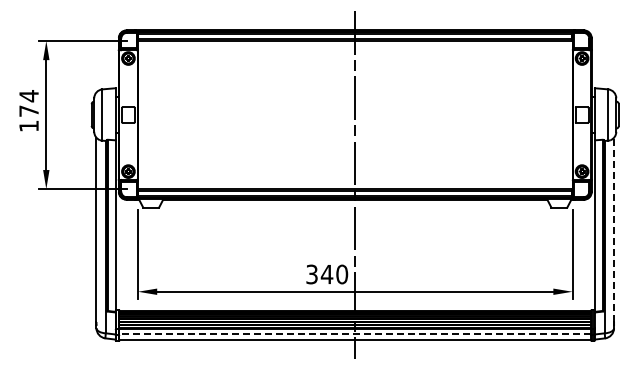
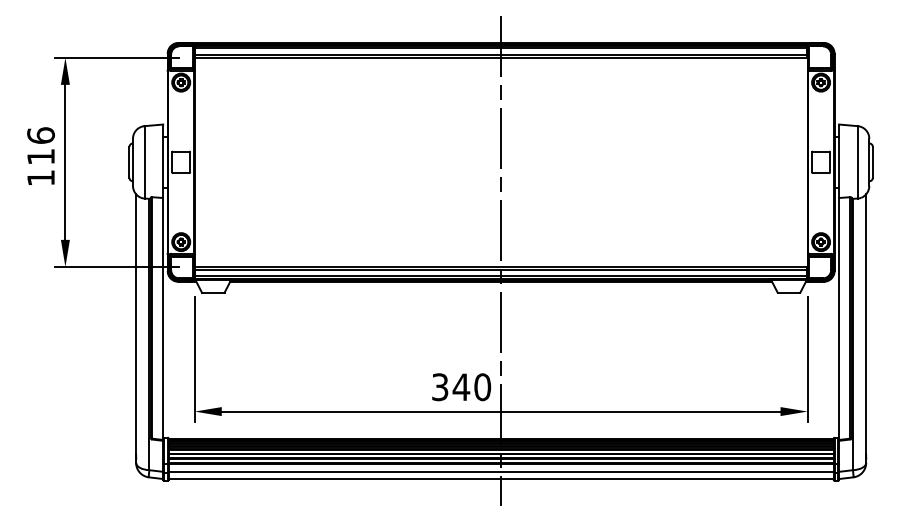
text: (28, 103) -> (40, 146), 174 -> 116
line: (614, 229) -> (866, 323), dashed -> solid
line: (355, 334) -> (501, 471), dashed -> solid

